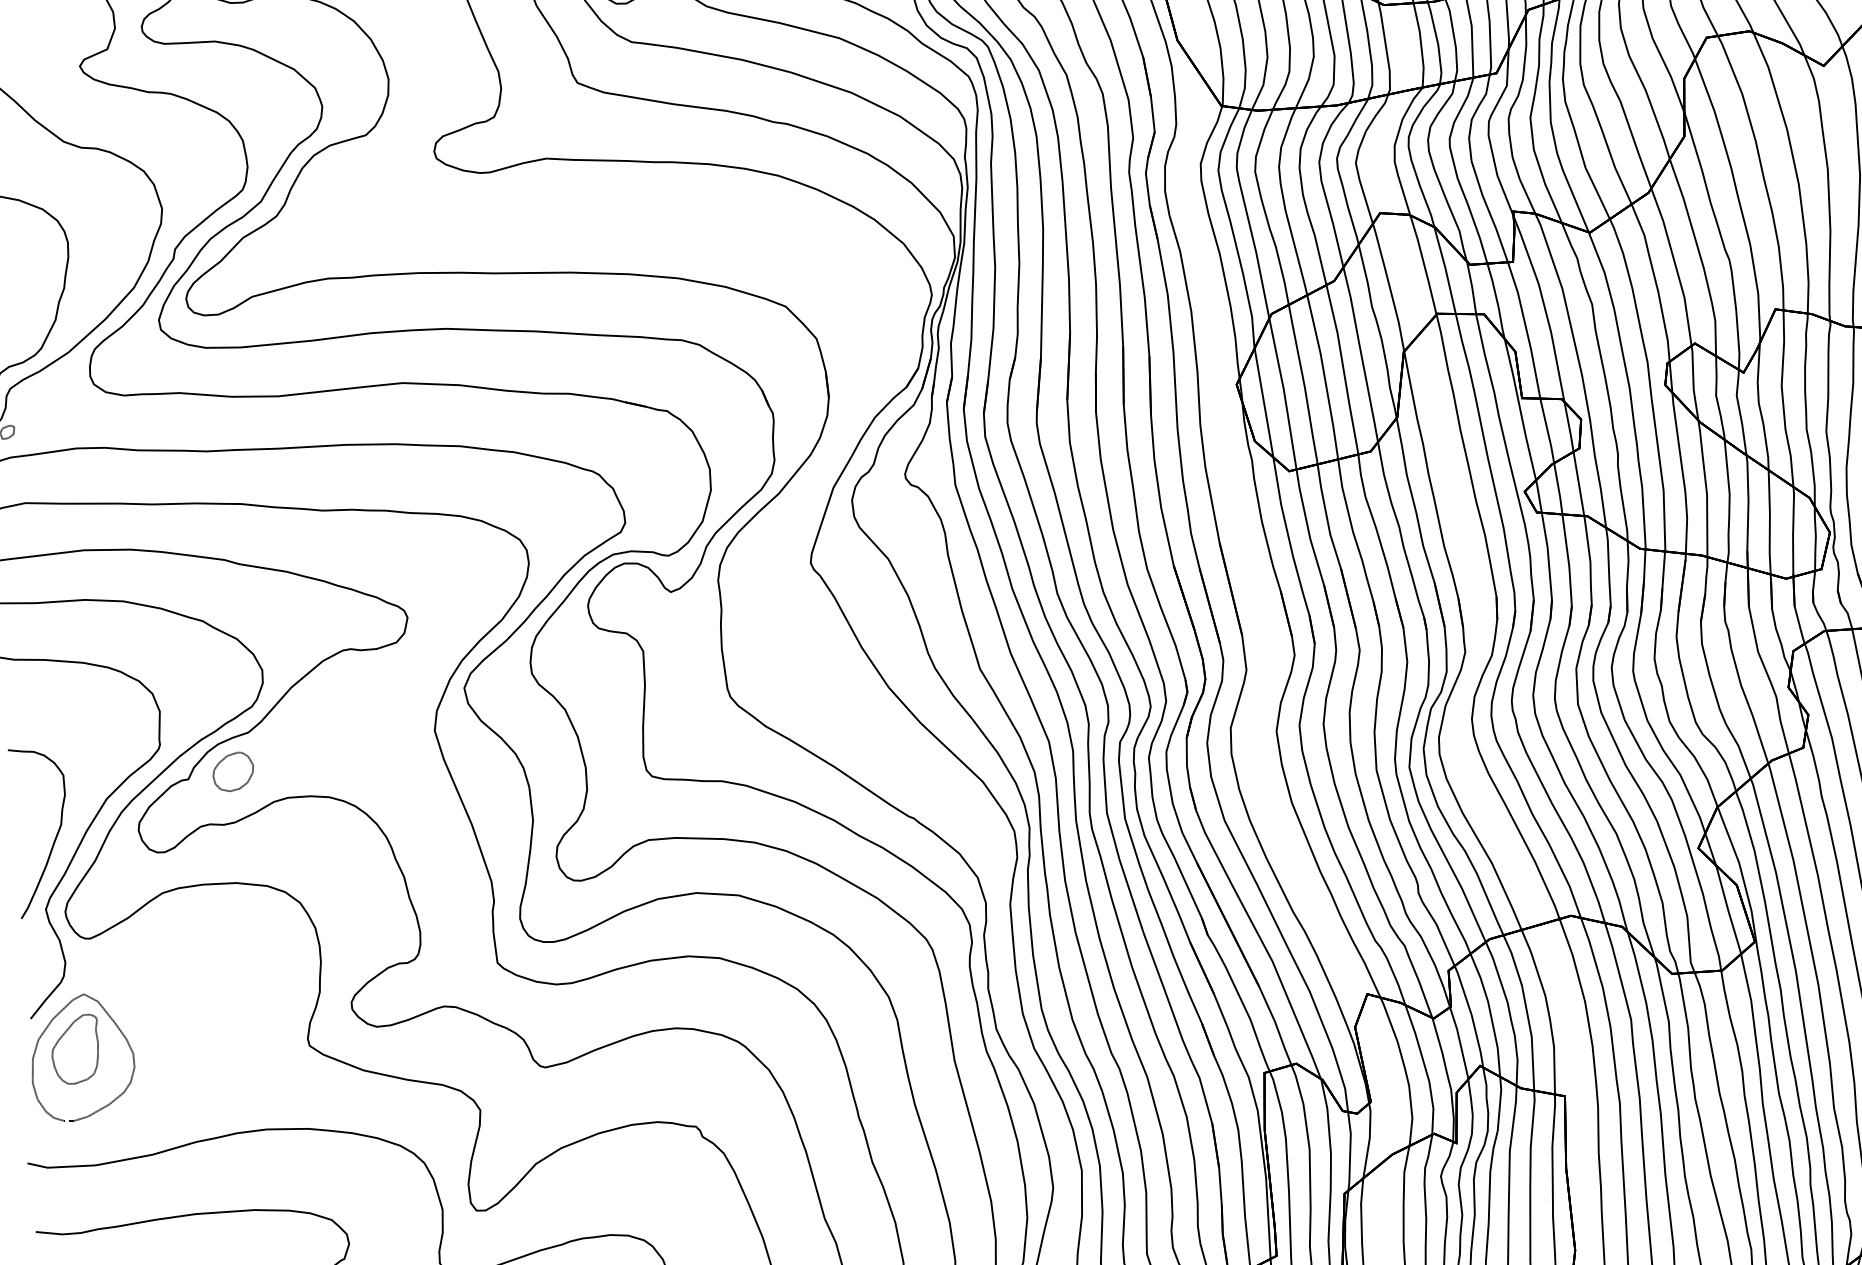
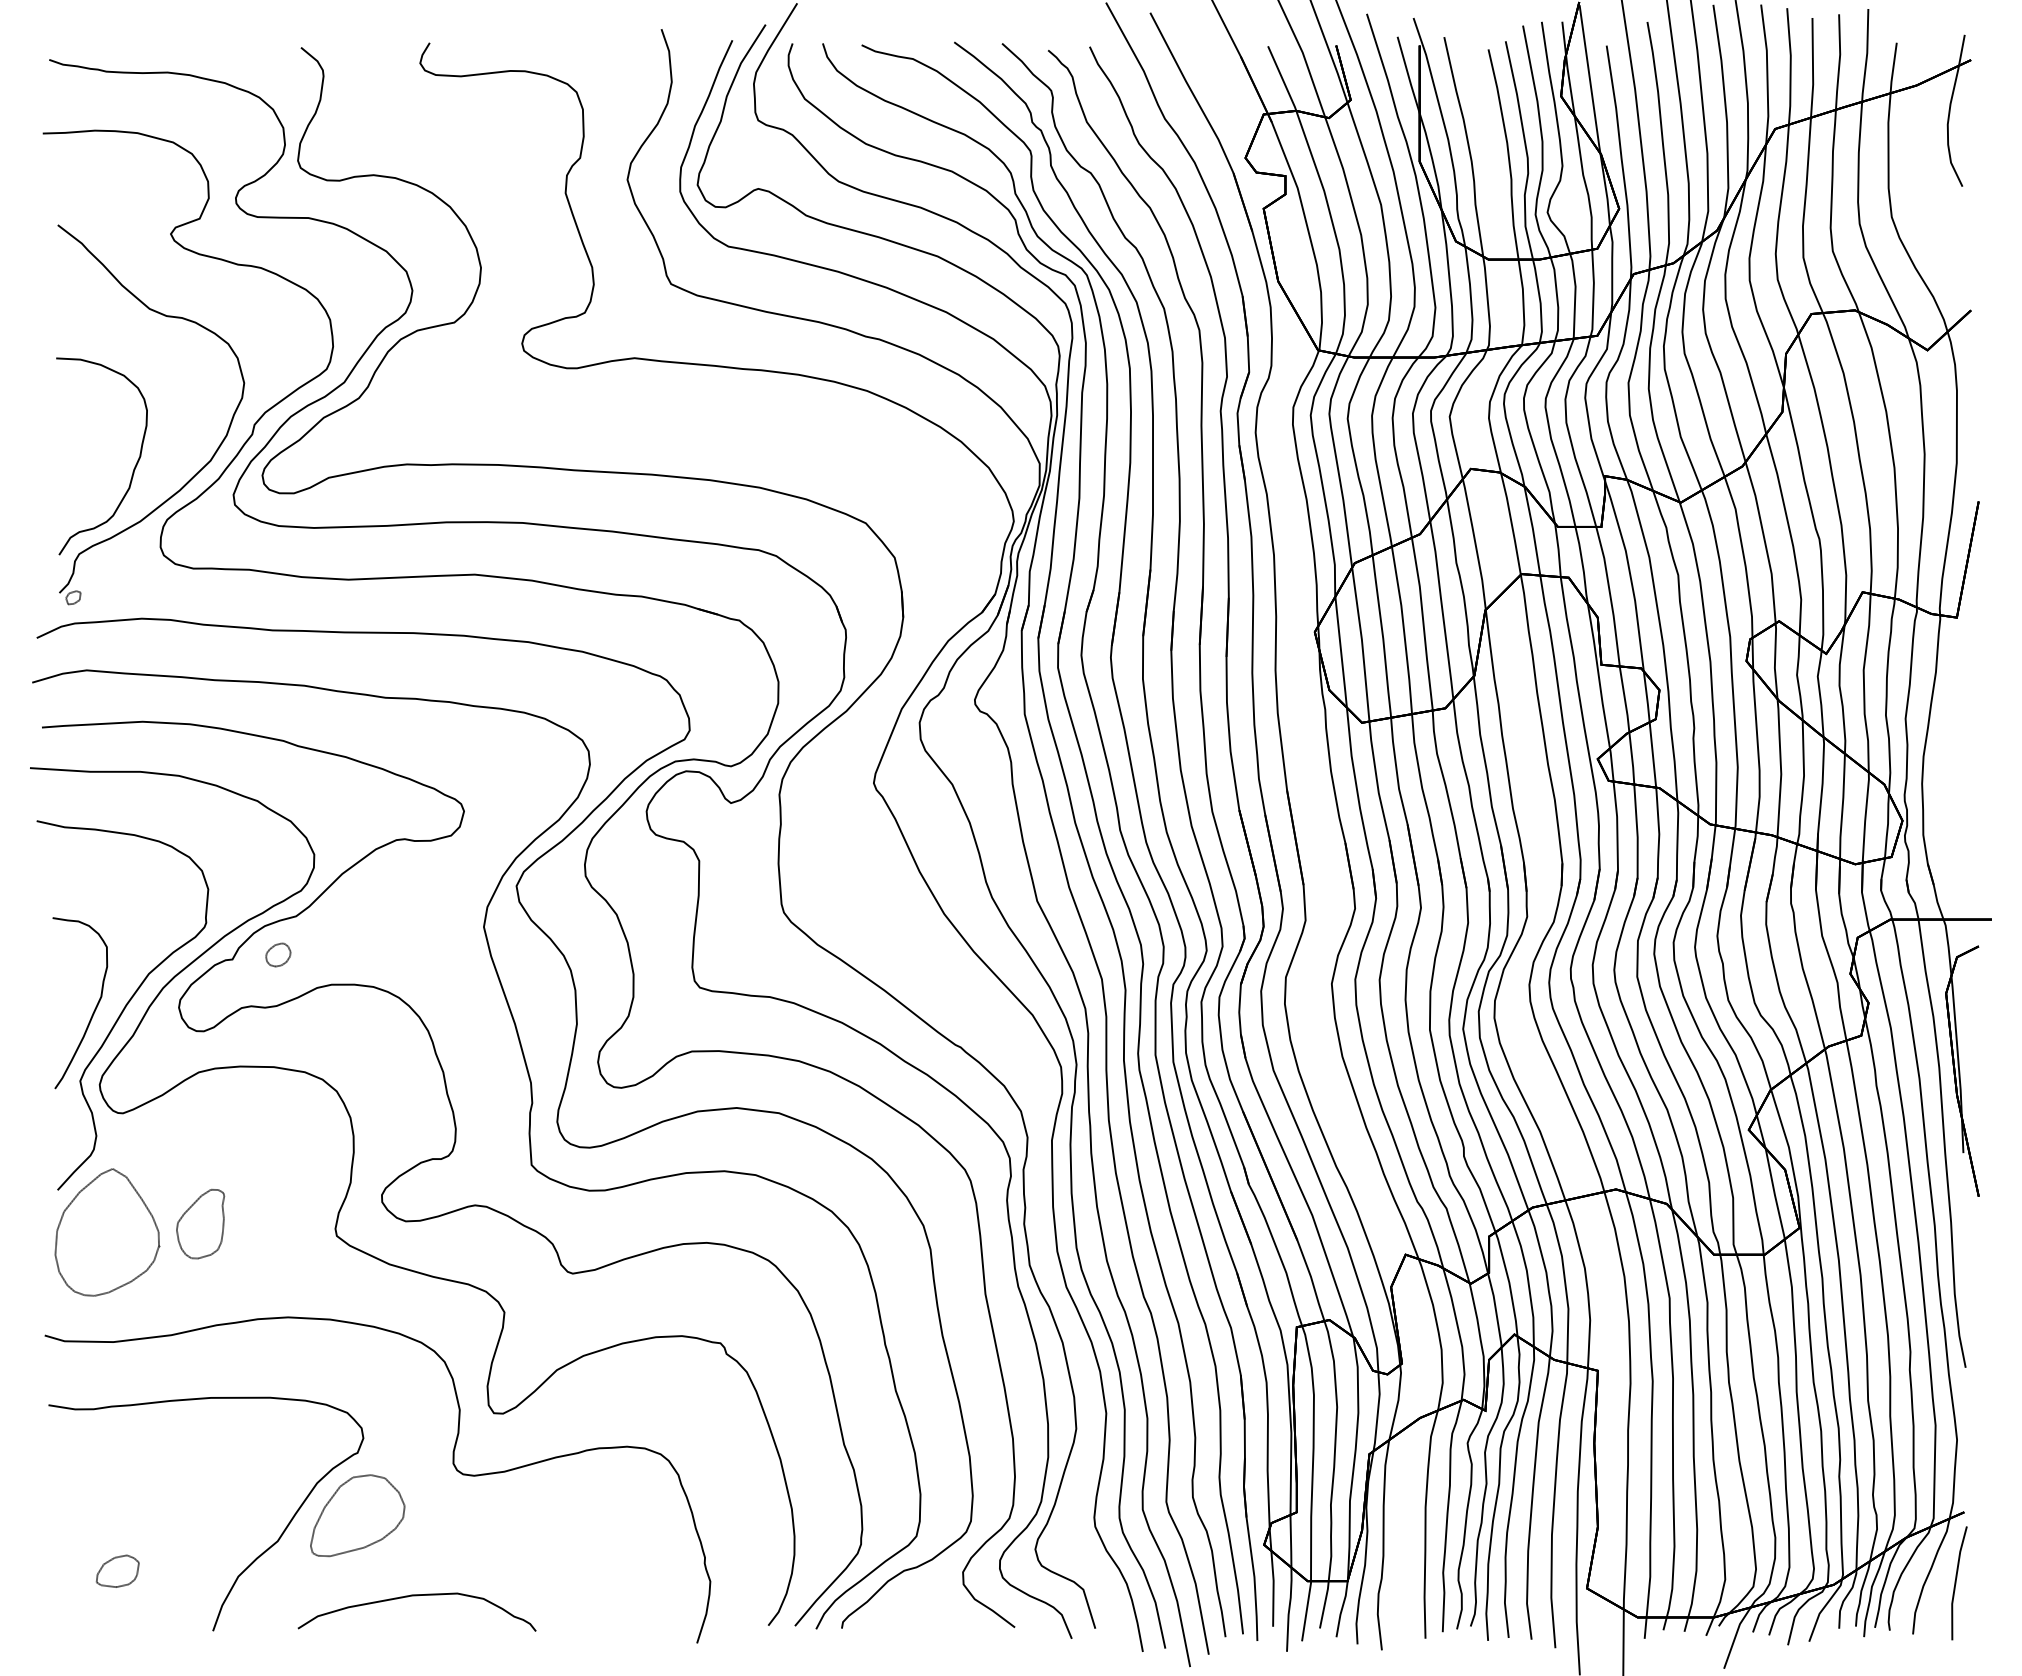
part: (233, 771) -> (278, 954), size x0.6
part: (75, 1049) -> (200, 1224), moved

